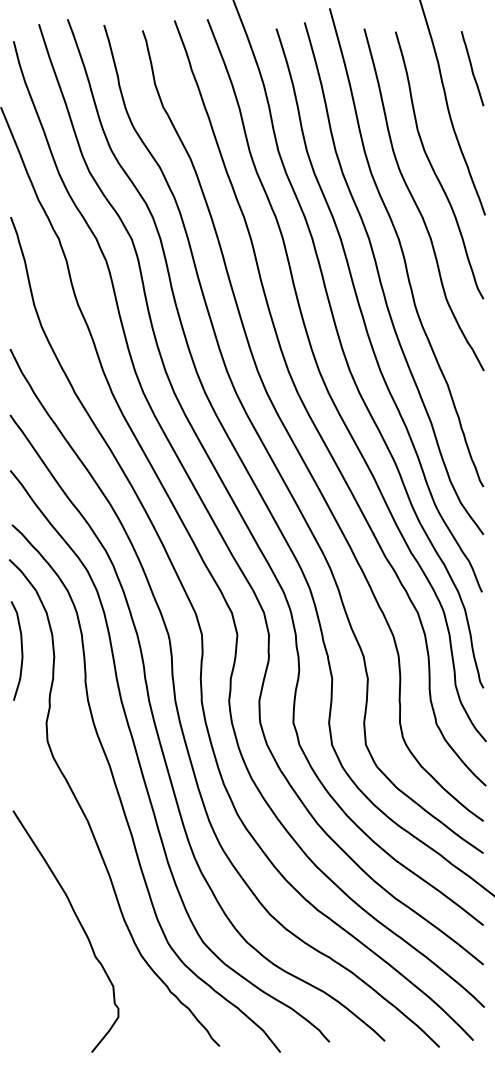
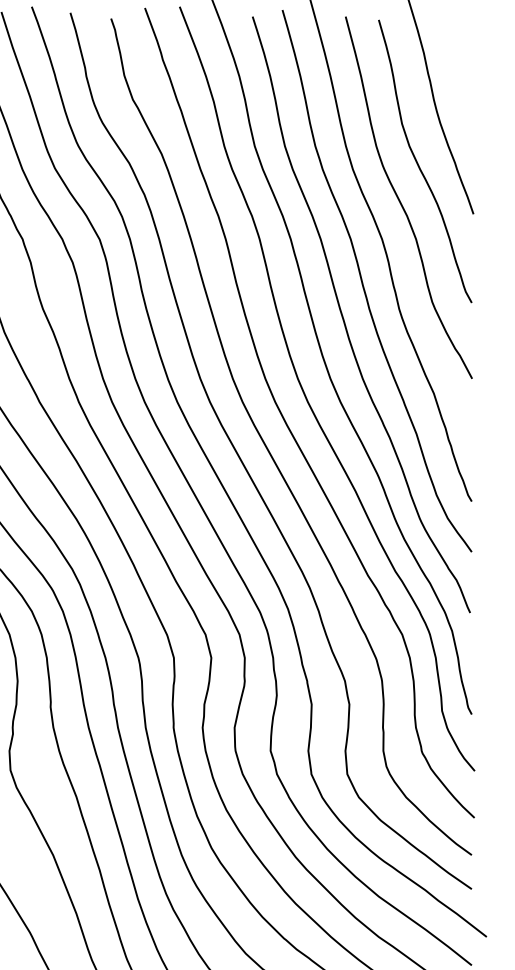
line: (472, 68) -> (460, 58), removed

